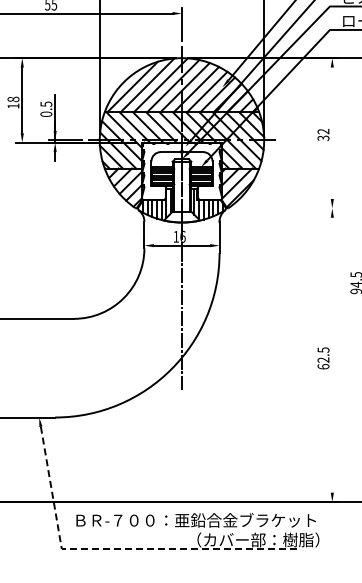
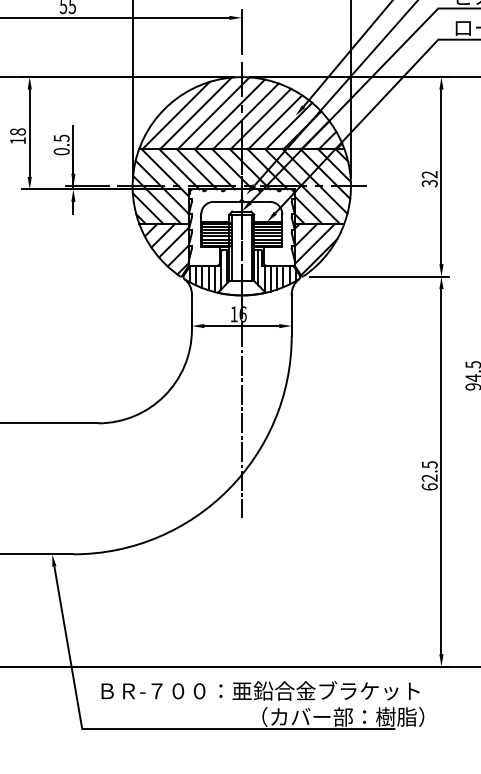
line: (332, 132) -> (441, 175), added
line: (285, 208) -> (379, 276), added
line: (332, 354) -> (441, 470), added
line: (116, 549) -> (154, 729), dashed -> solid

